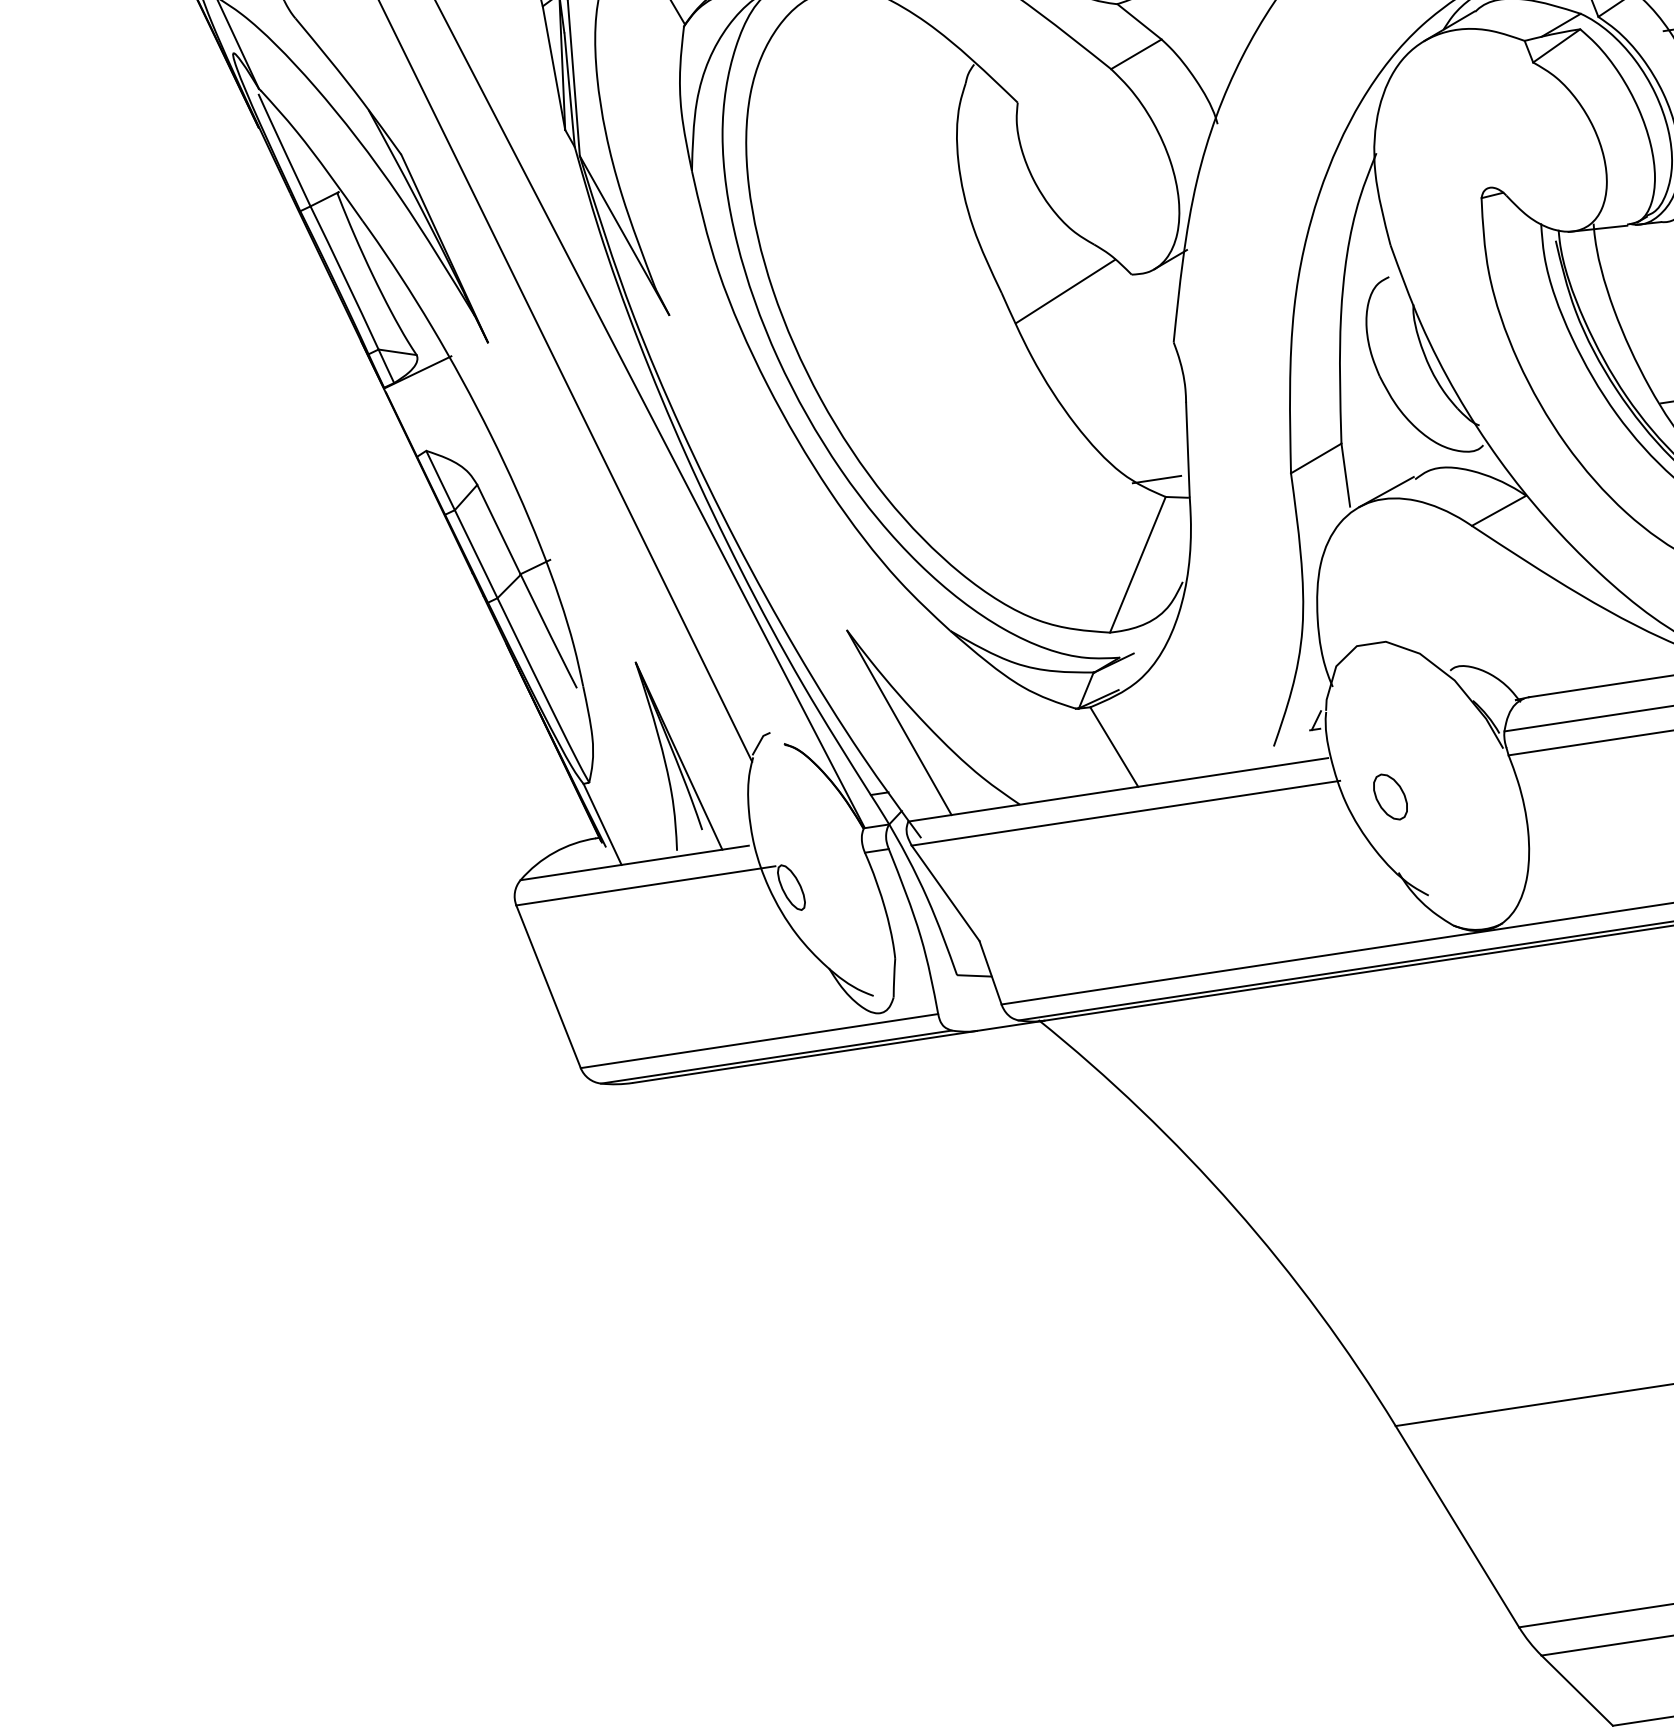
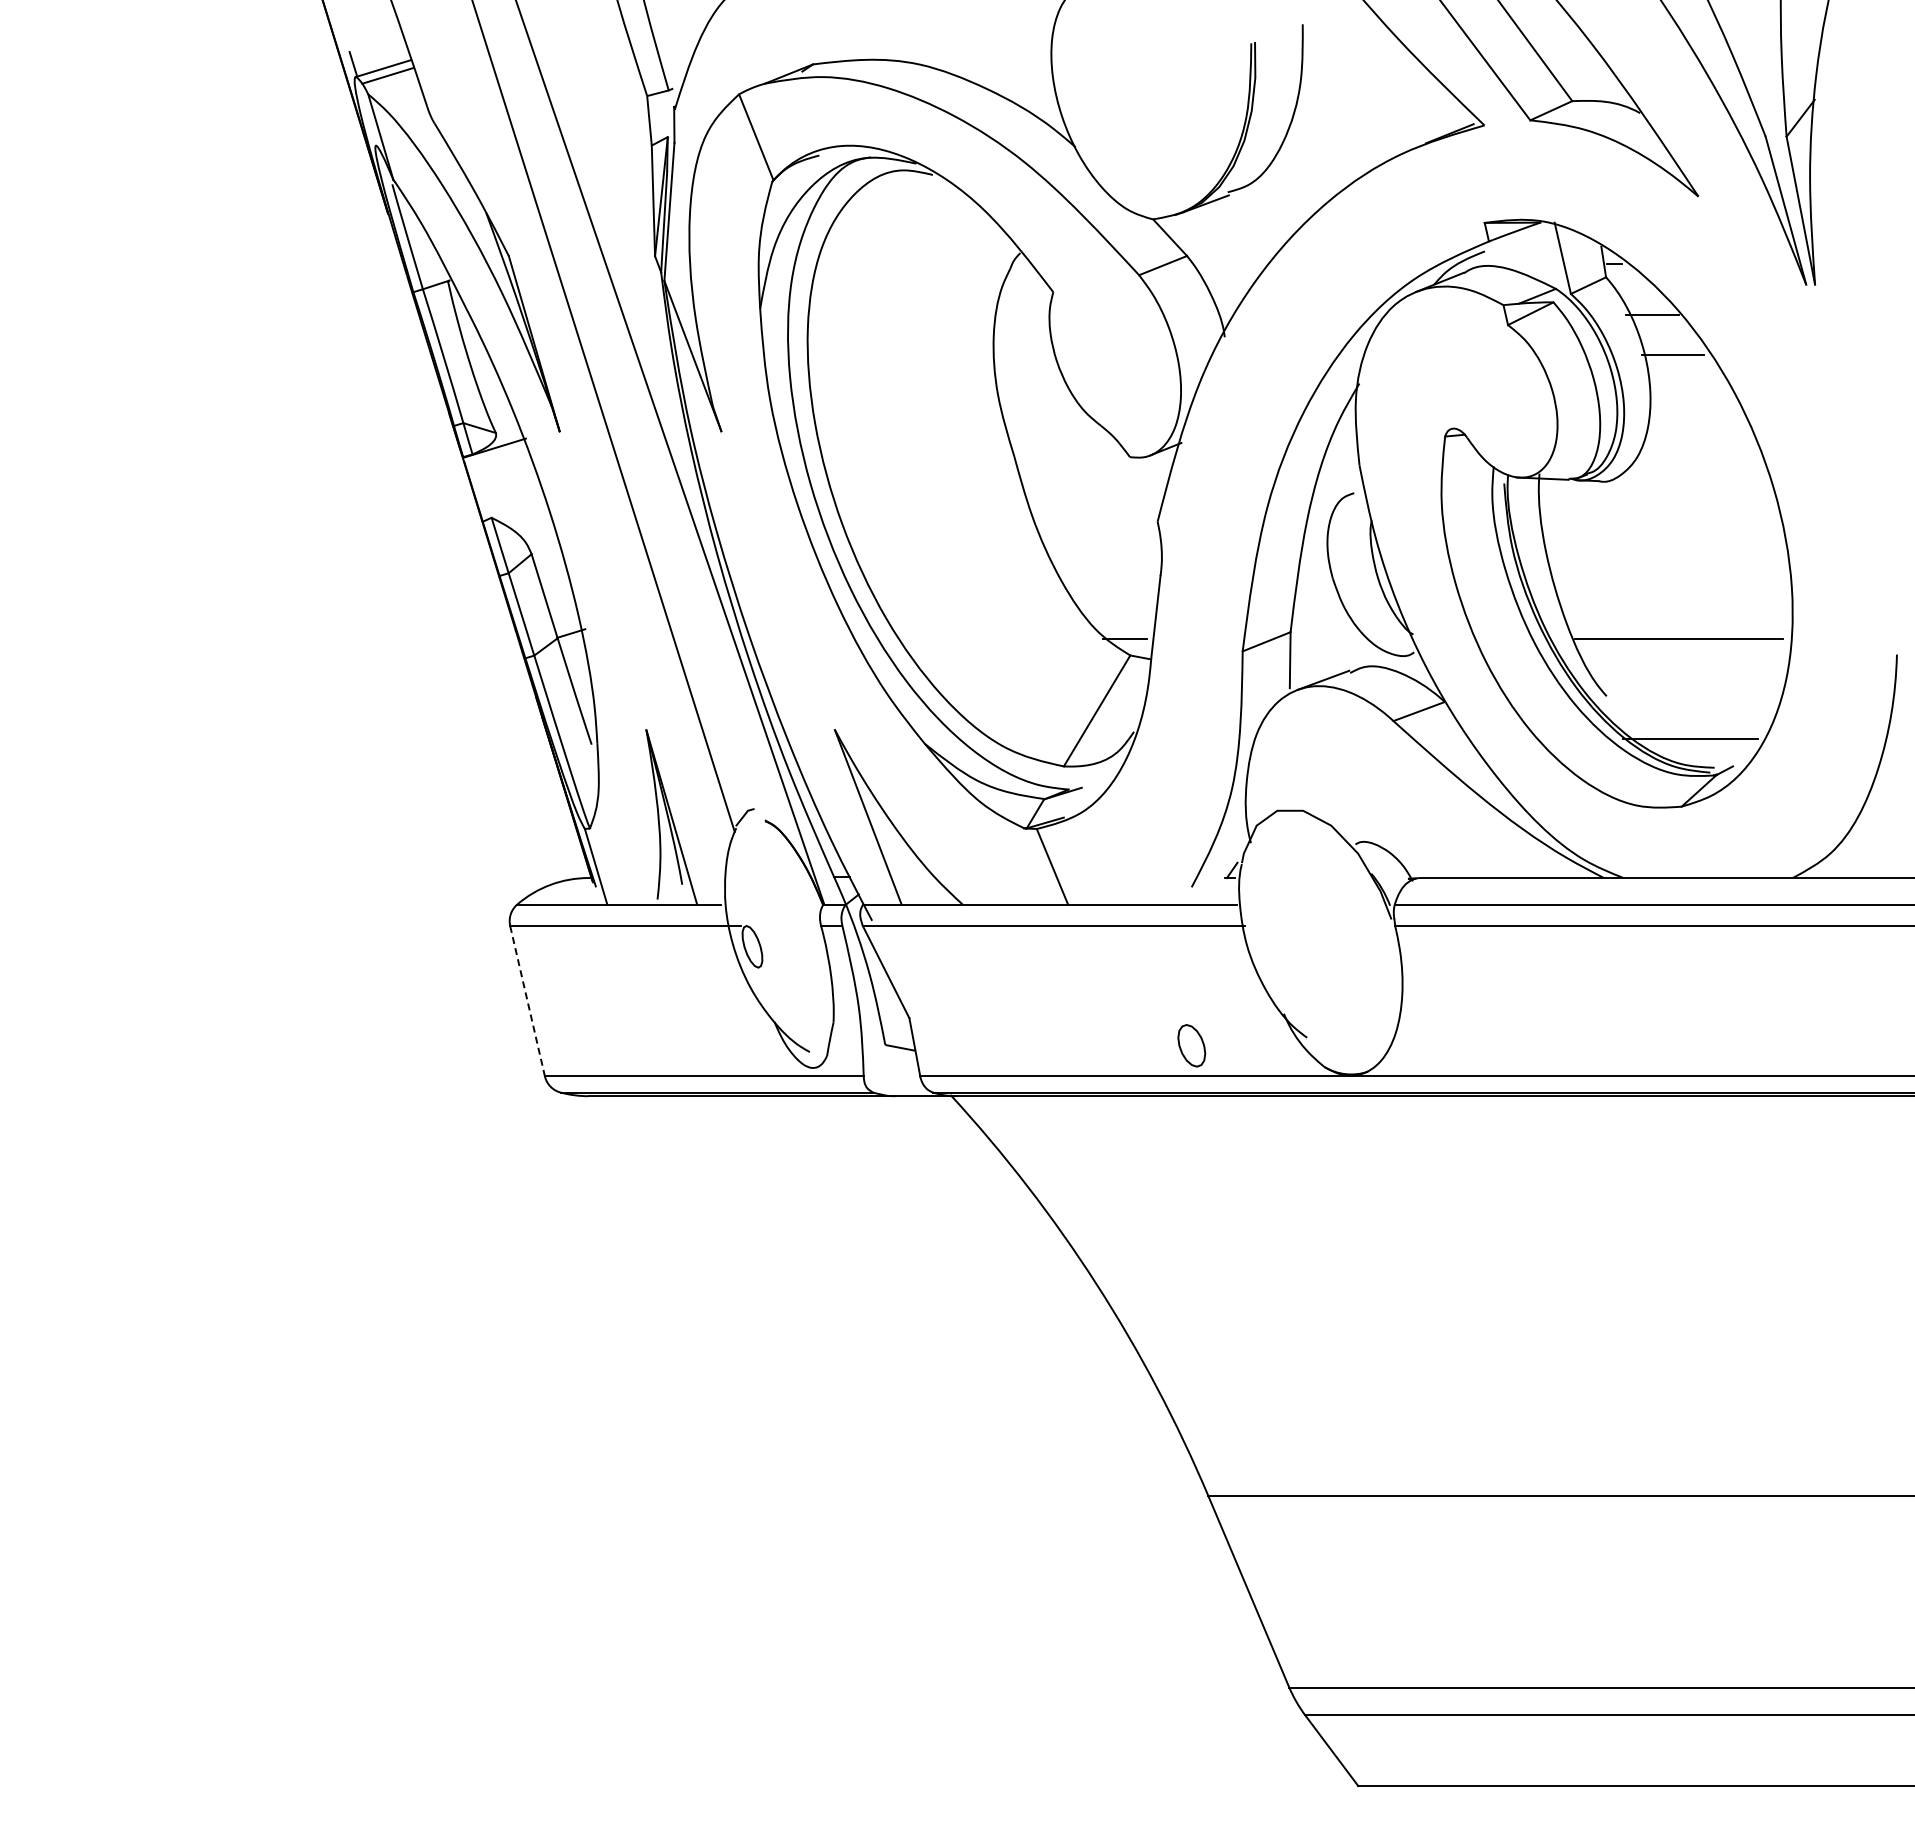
line: (1064, 290) -> (1069, 462), removed
part: (1390, 796) -> (1191, 1045), moved
line: (548, 987) -> (527, 1001), solid -> dashed

